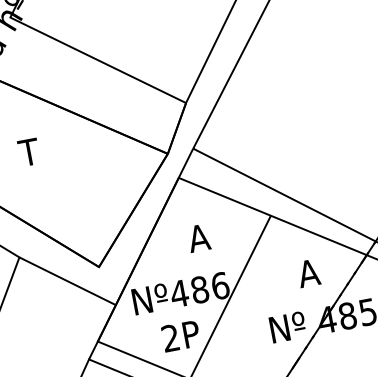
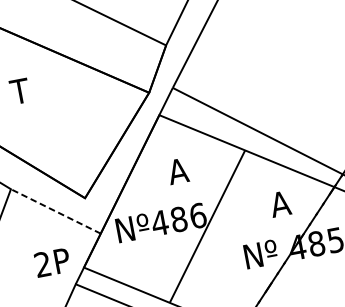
line: (67, 281) -> (55, 211), solid -> dashed
text: (179, 336) -> (51, 262), moved

